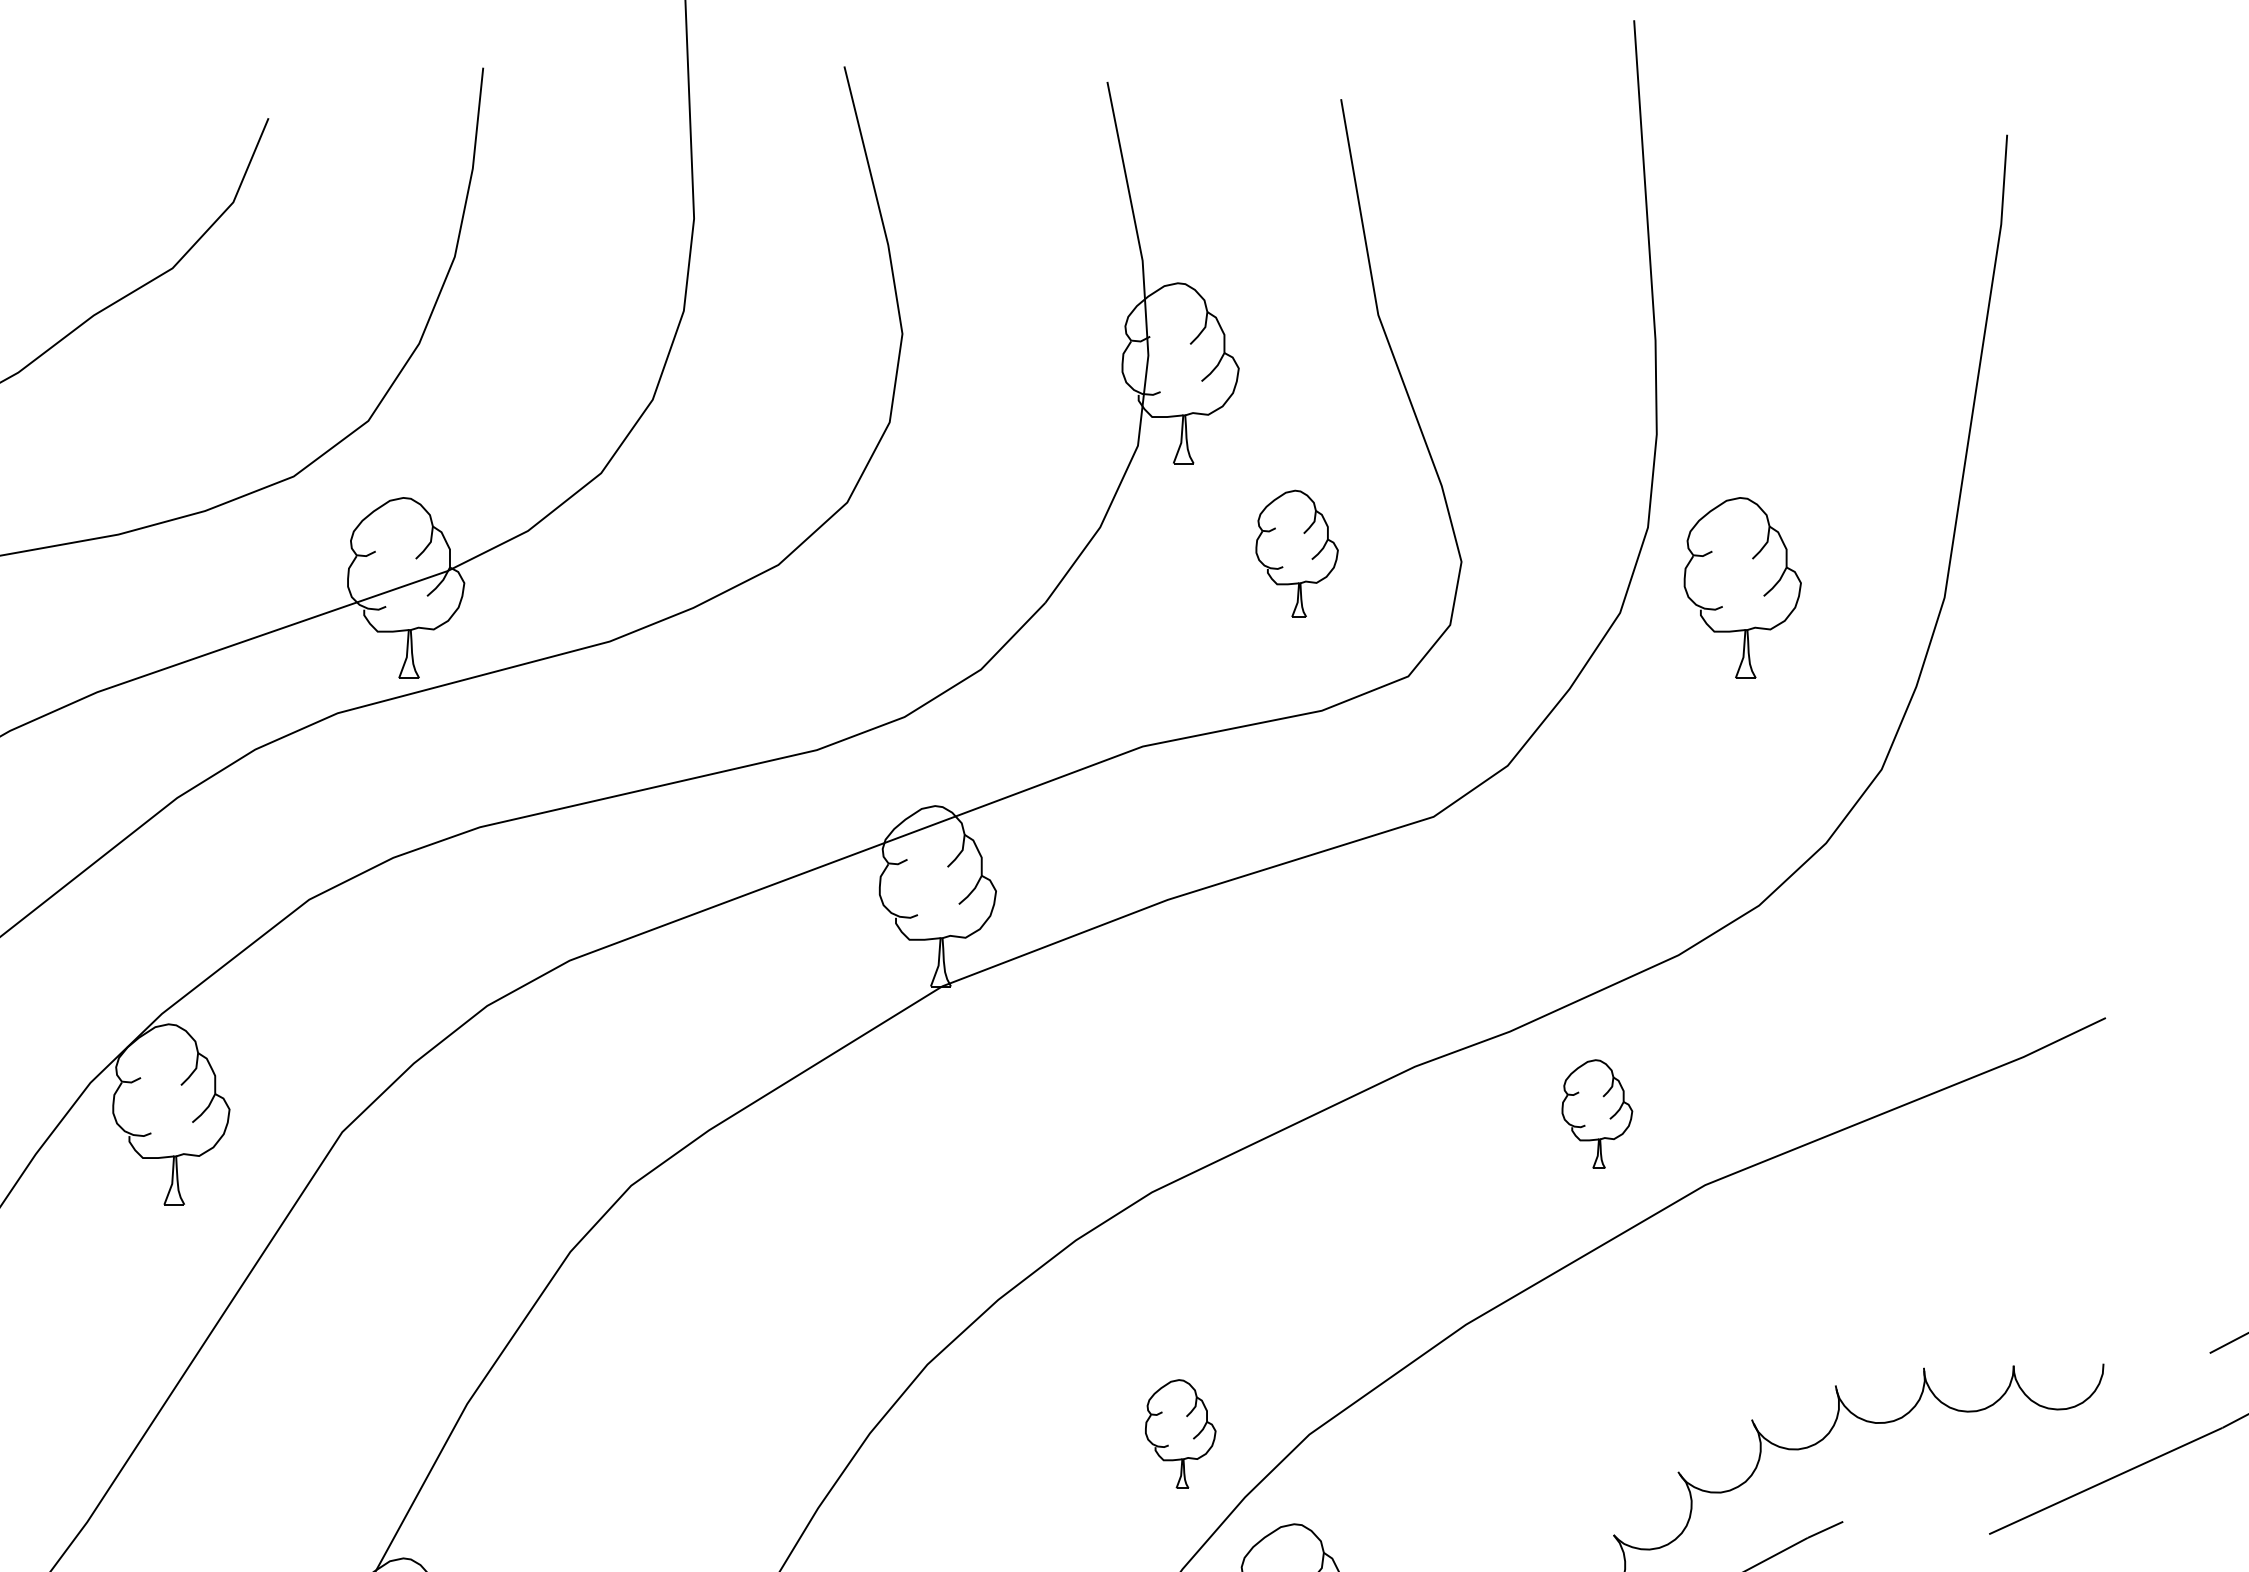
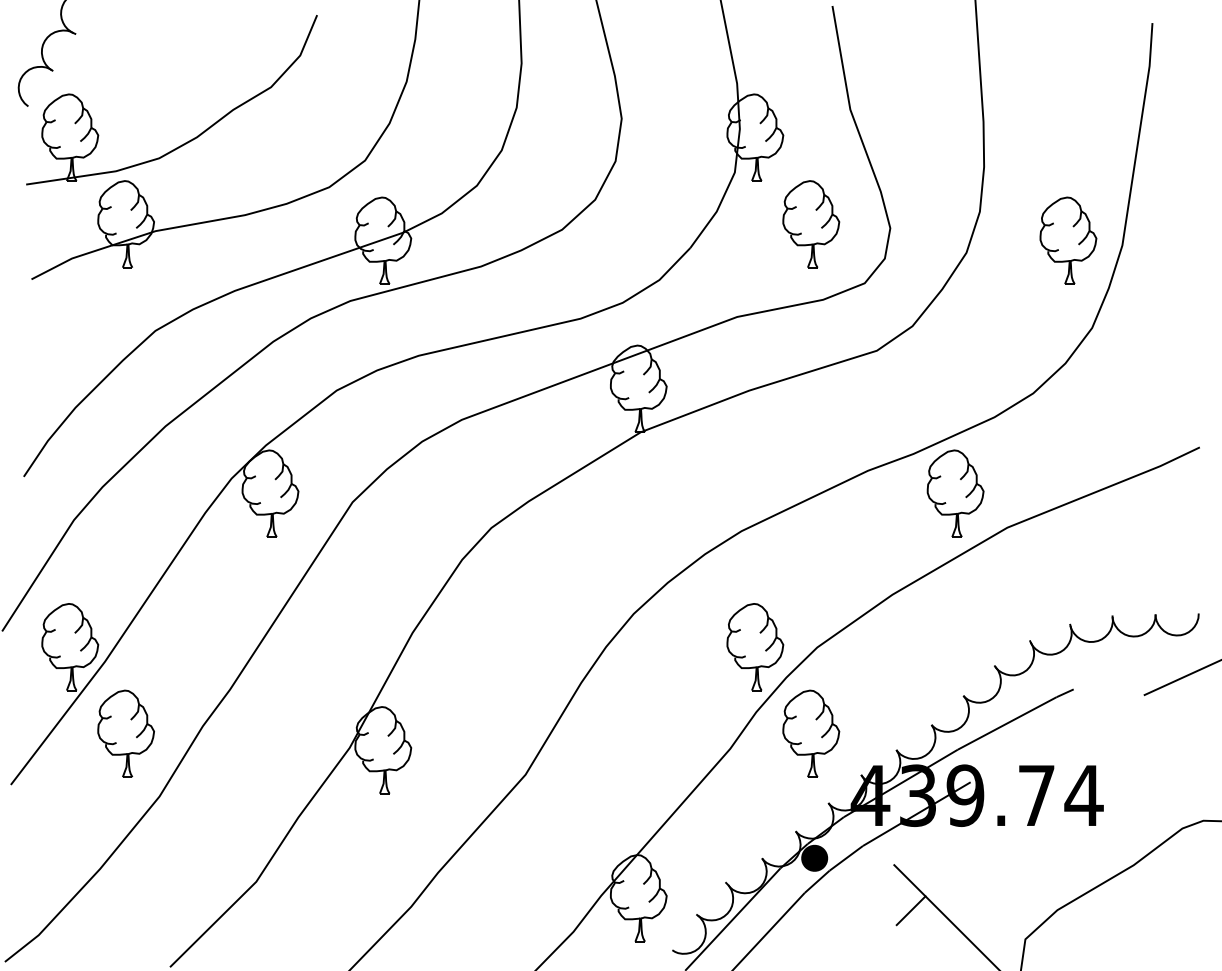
part: (1297, 554) -> (811, 224), size x1.43
part: (1742, 587) -> (1068, 240), moved
part: (1597, 1113) -> (955, 493), size x1.67
part: (1180, 1434) -> (755, 647), size x1.67

